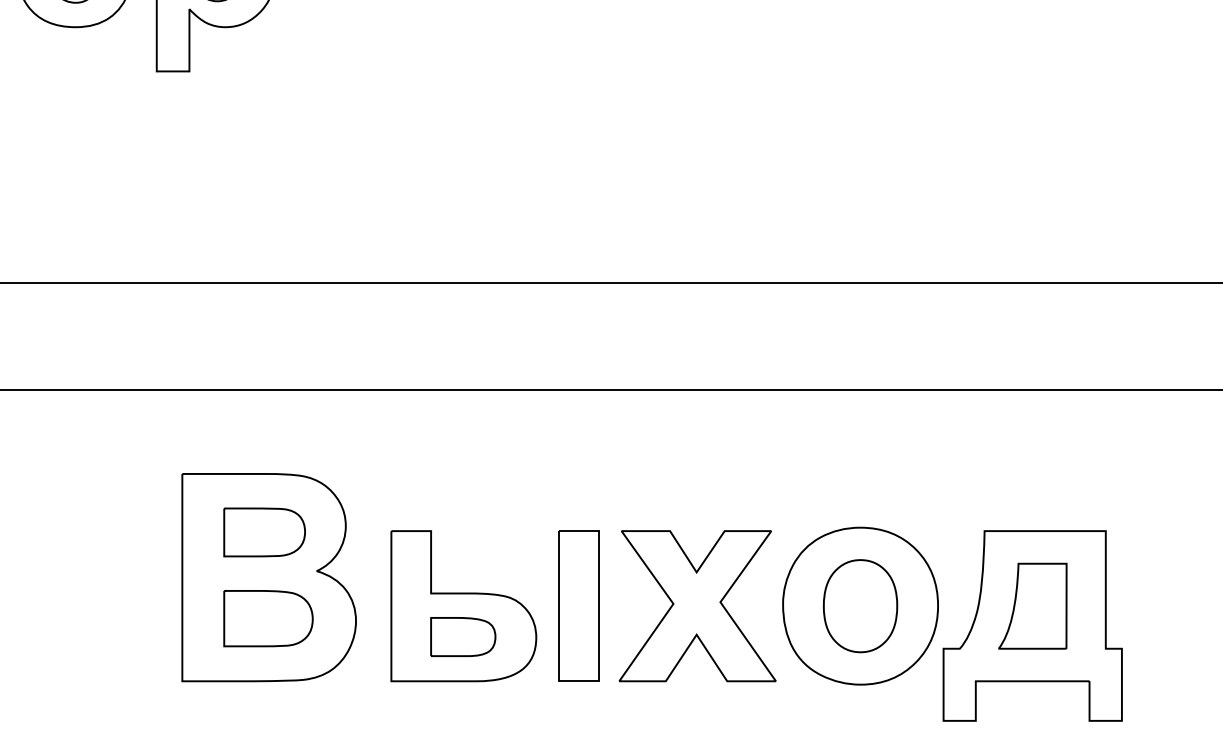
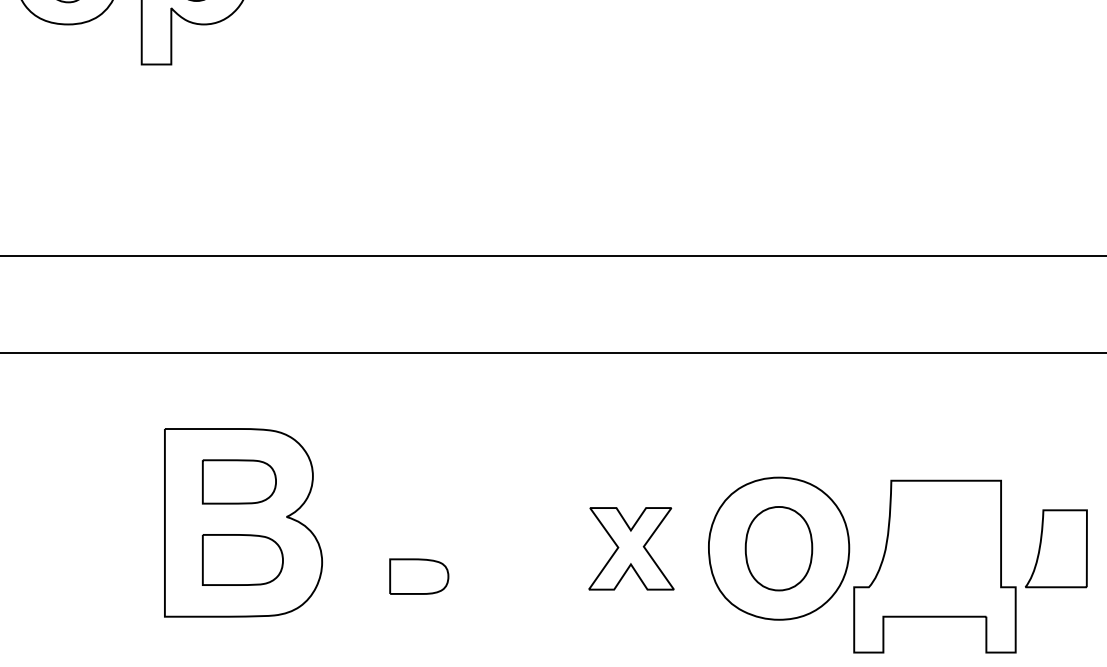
part: (578, 605) -> (523, 548), removed
part: (1032, 605) -> (1056, 548), moved
part: (463, 606) -> (419, 549), removed
part: (697, 606) -> (631, 549), size x0.6

